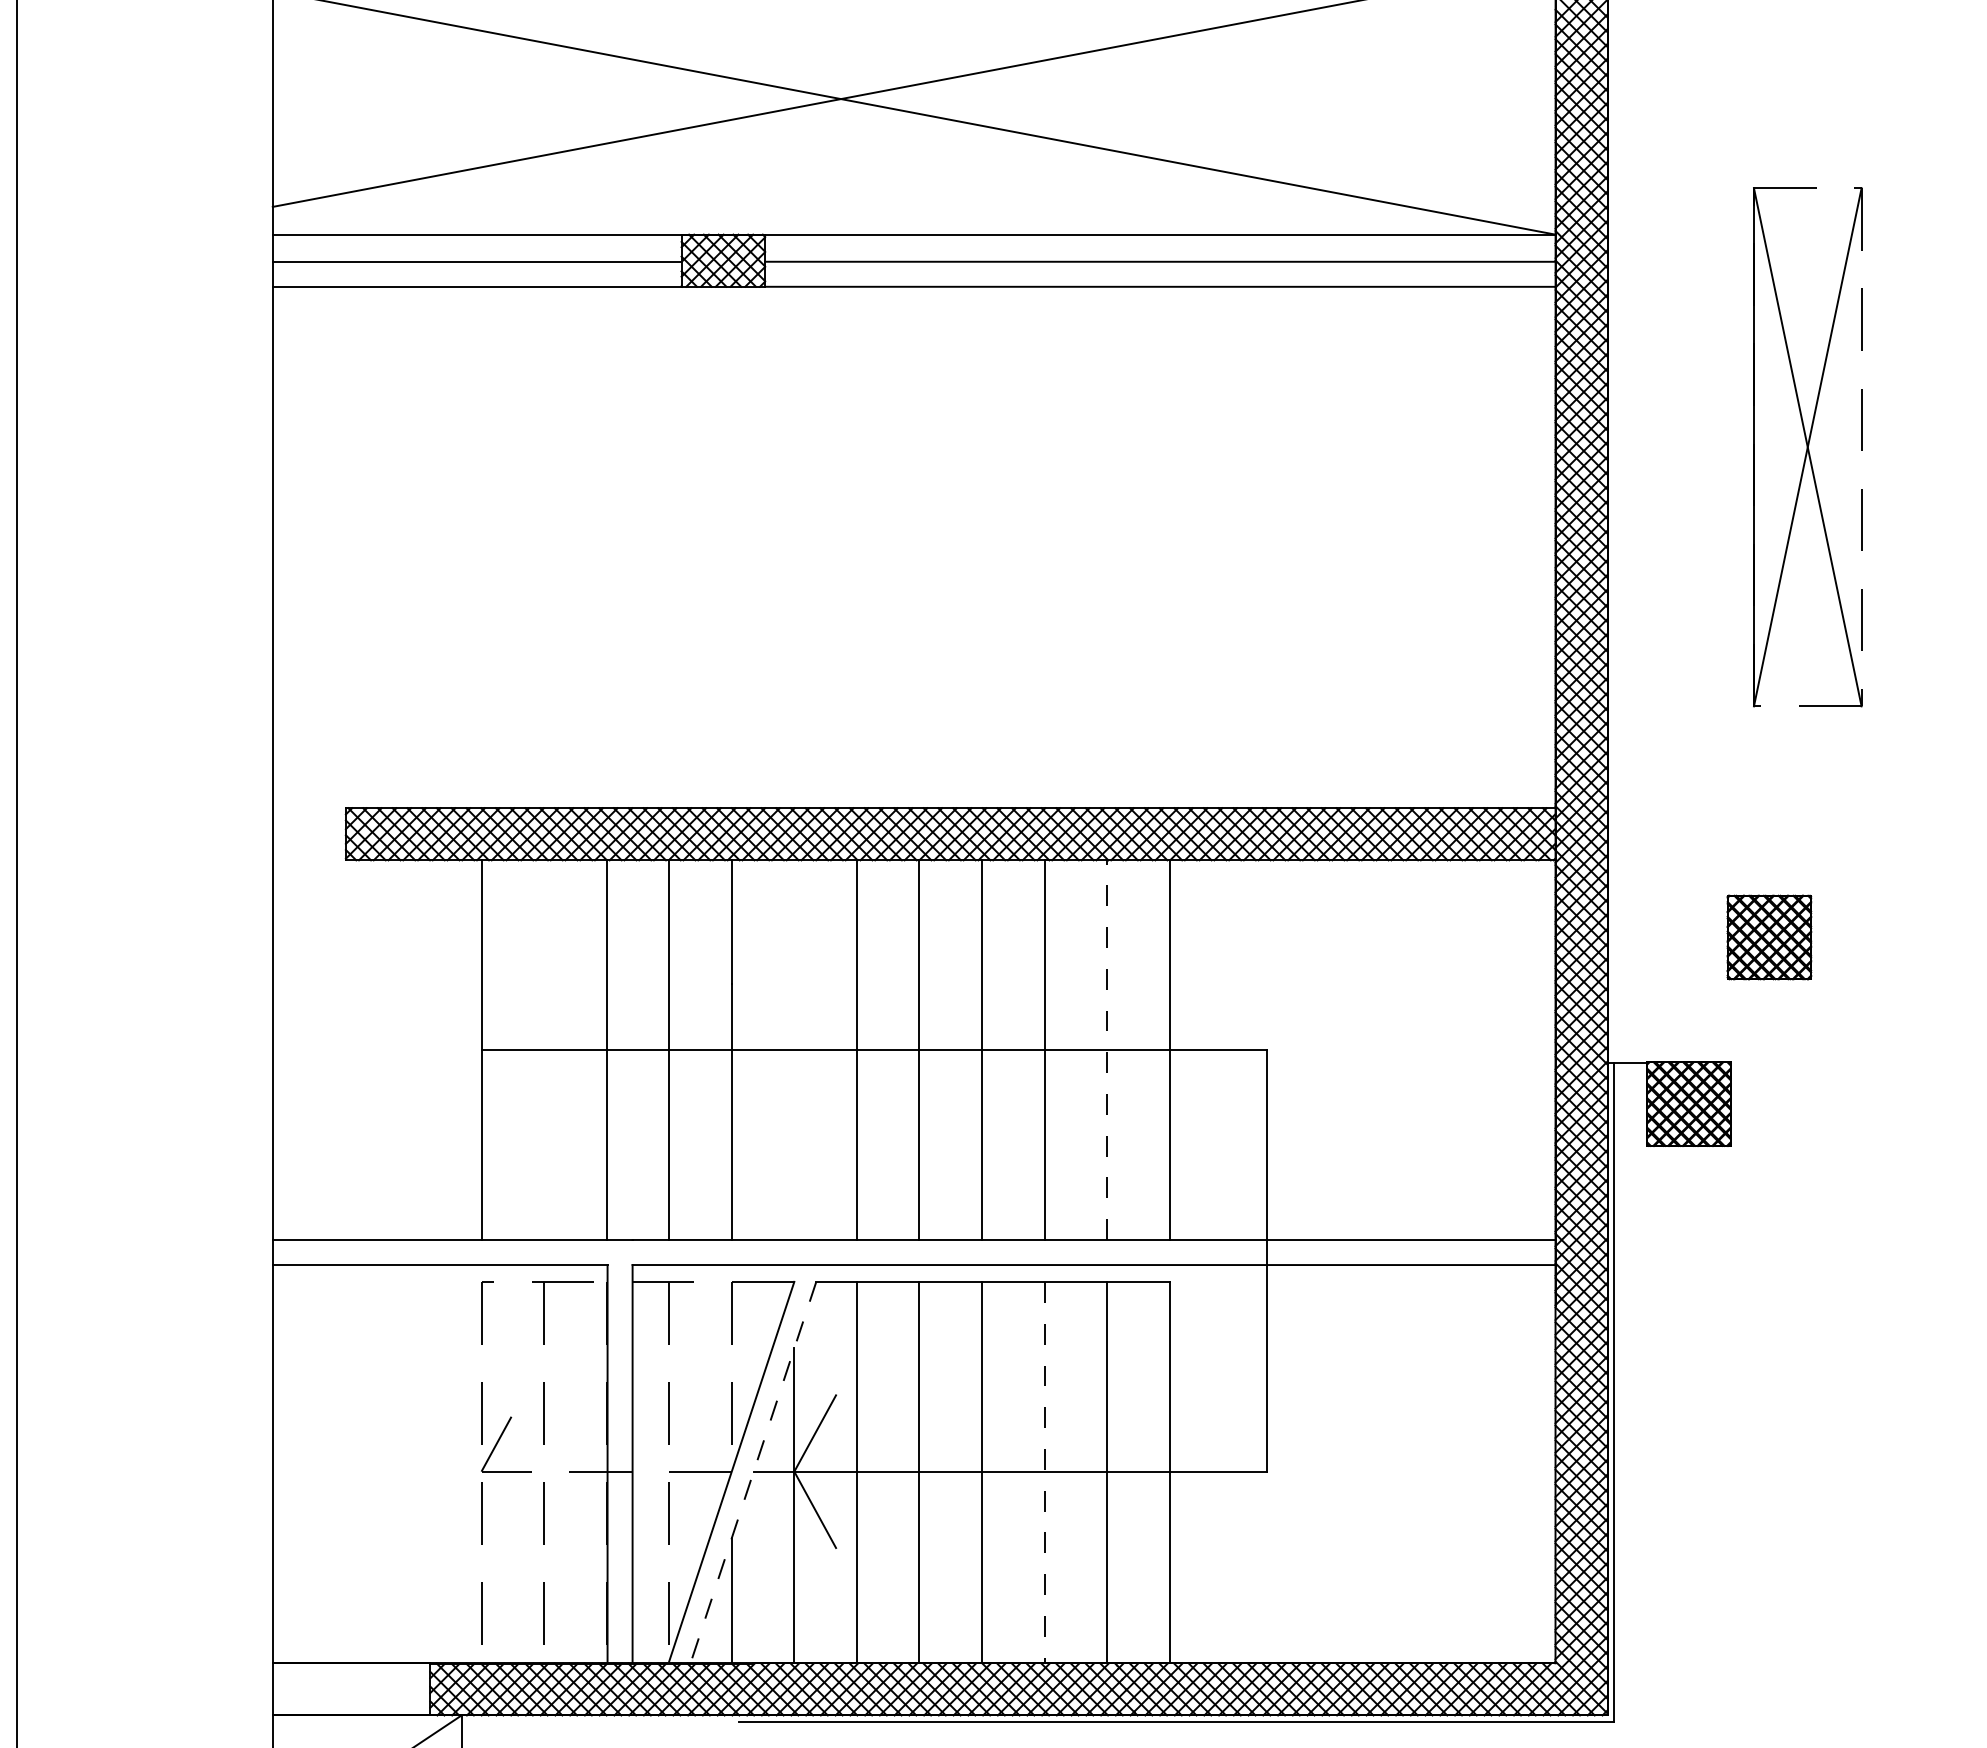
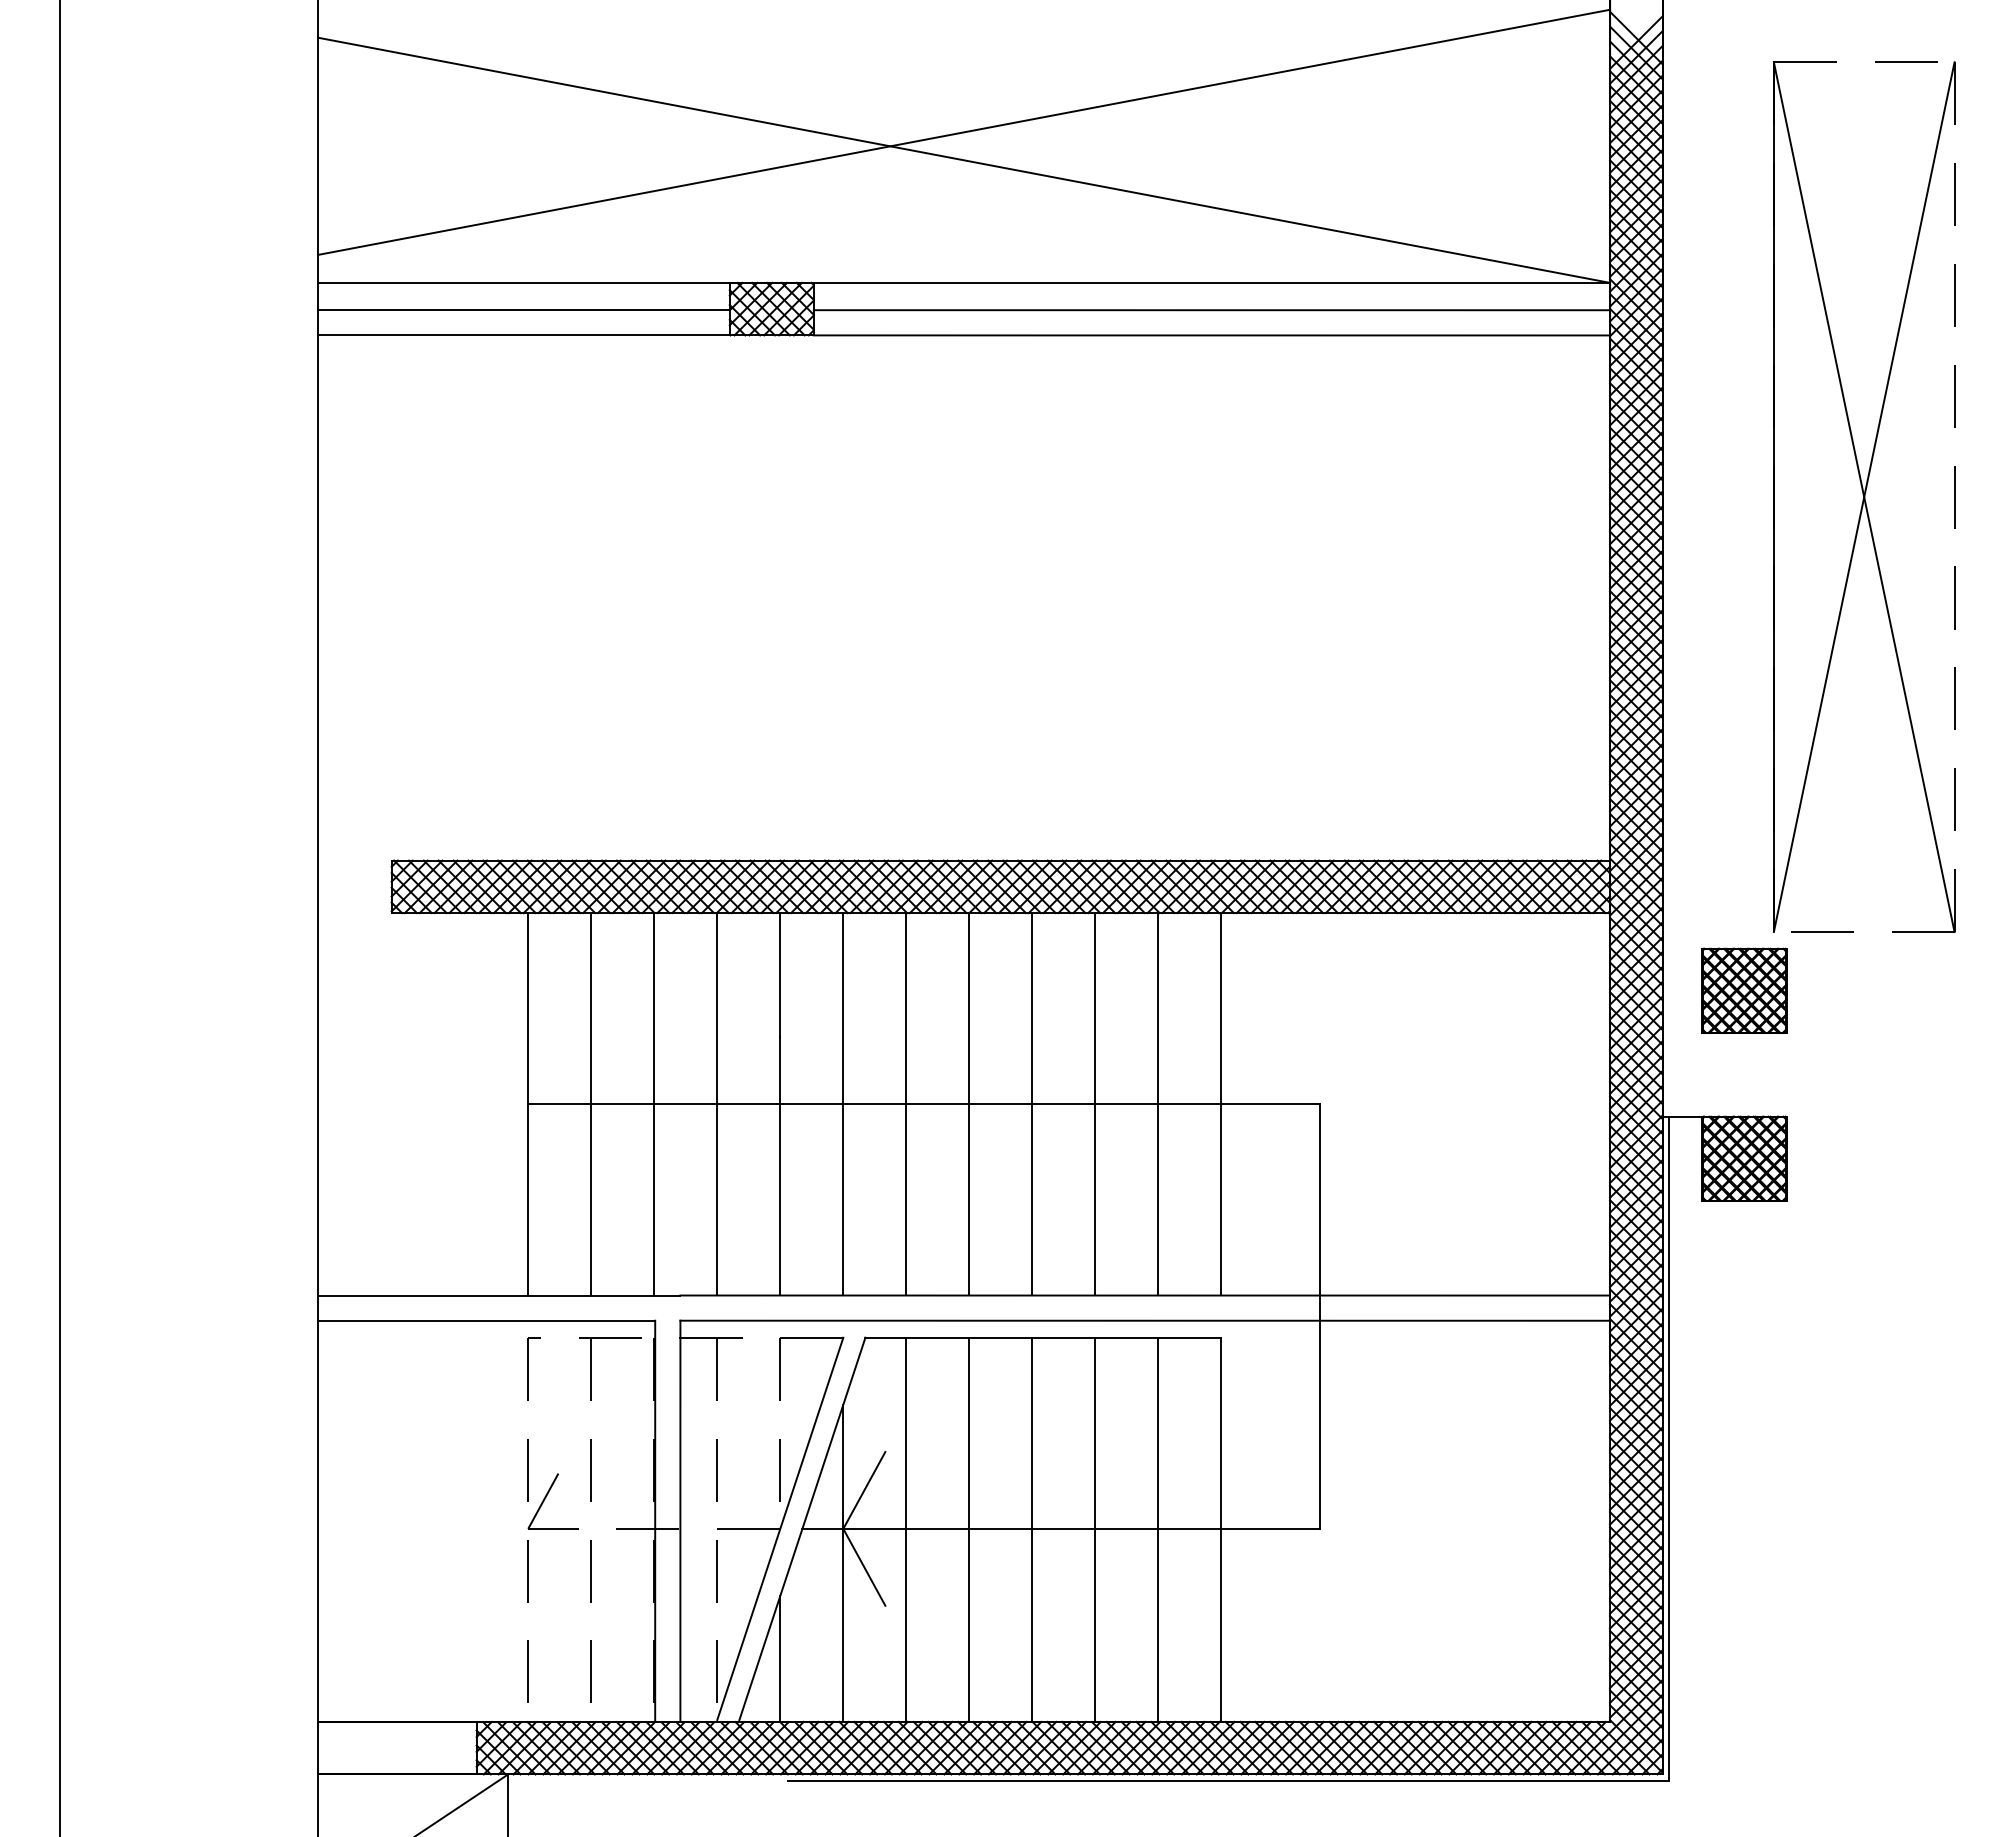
part: (1807, 446) -> (1863, 496), size x1.67
part: (1769, 937) -> (1744, 990), moved
line: (1107, 1049) -> (1158, 1103), dashed -> solid
line: (544, 1050) -> (591, 1104), added
line: (794, 1050) -> (843, 1104), added
line: (753, 1472) -> (802, 1529), dashed -> solid
line: (1044, 1473) -> (1095, 1530), dashed -> solid

